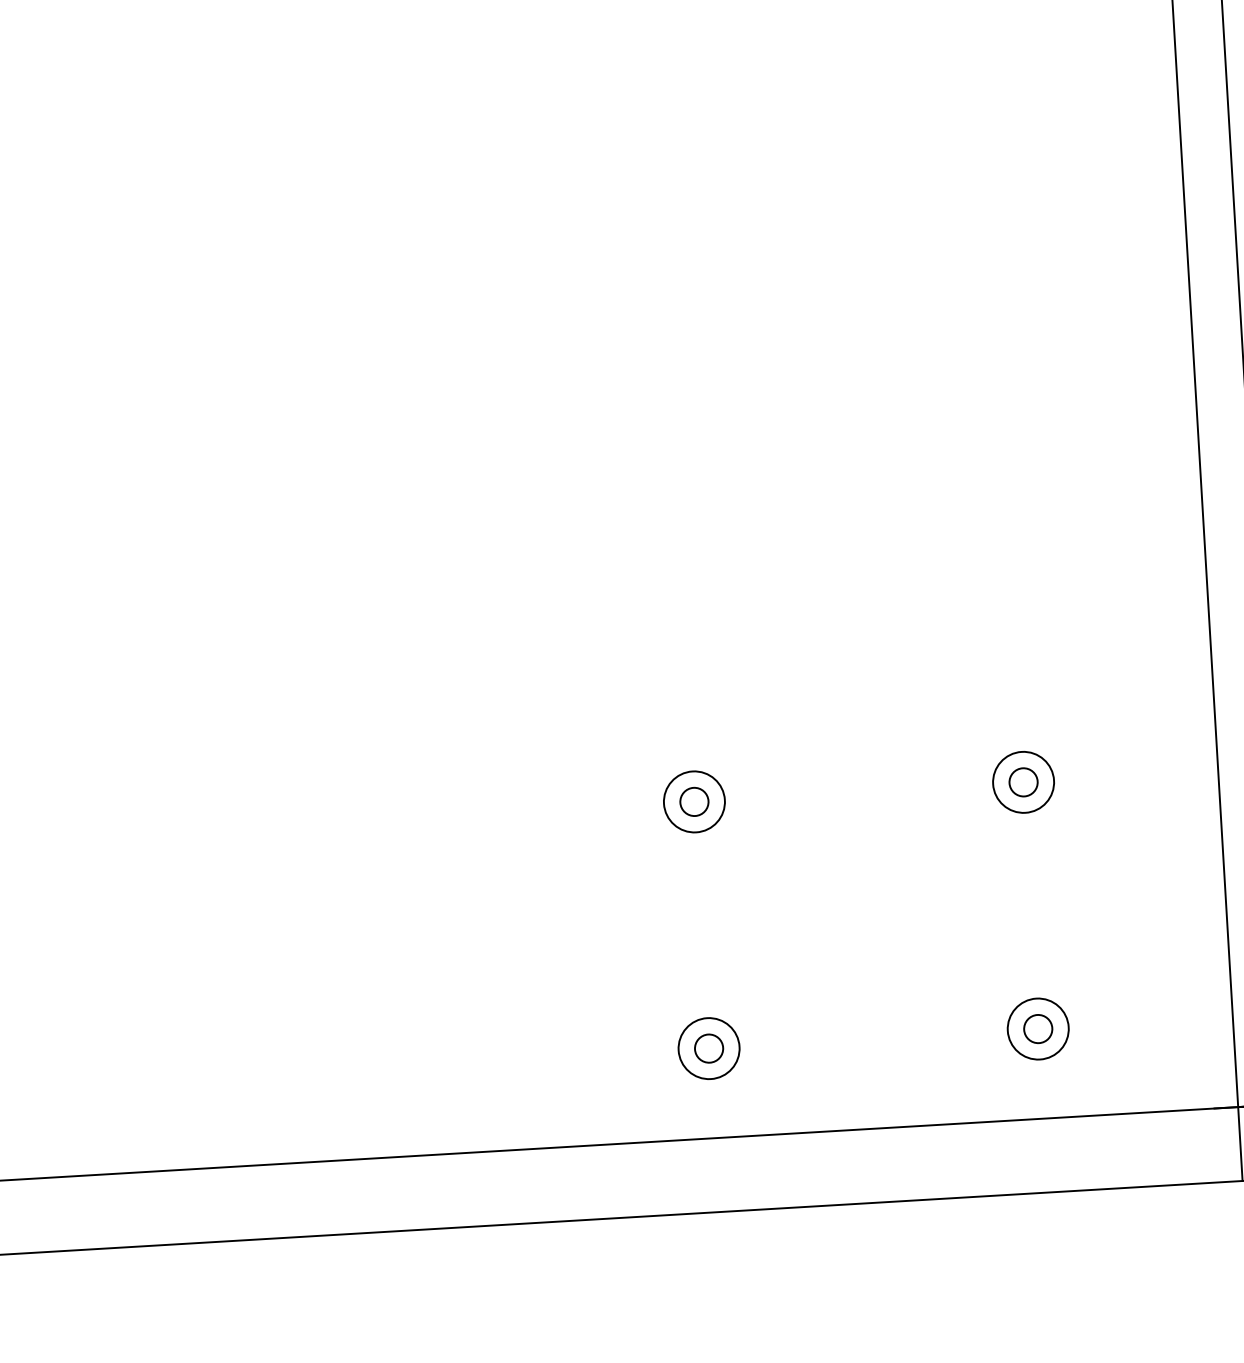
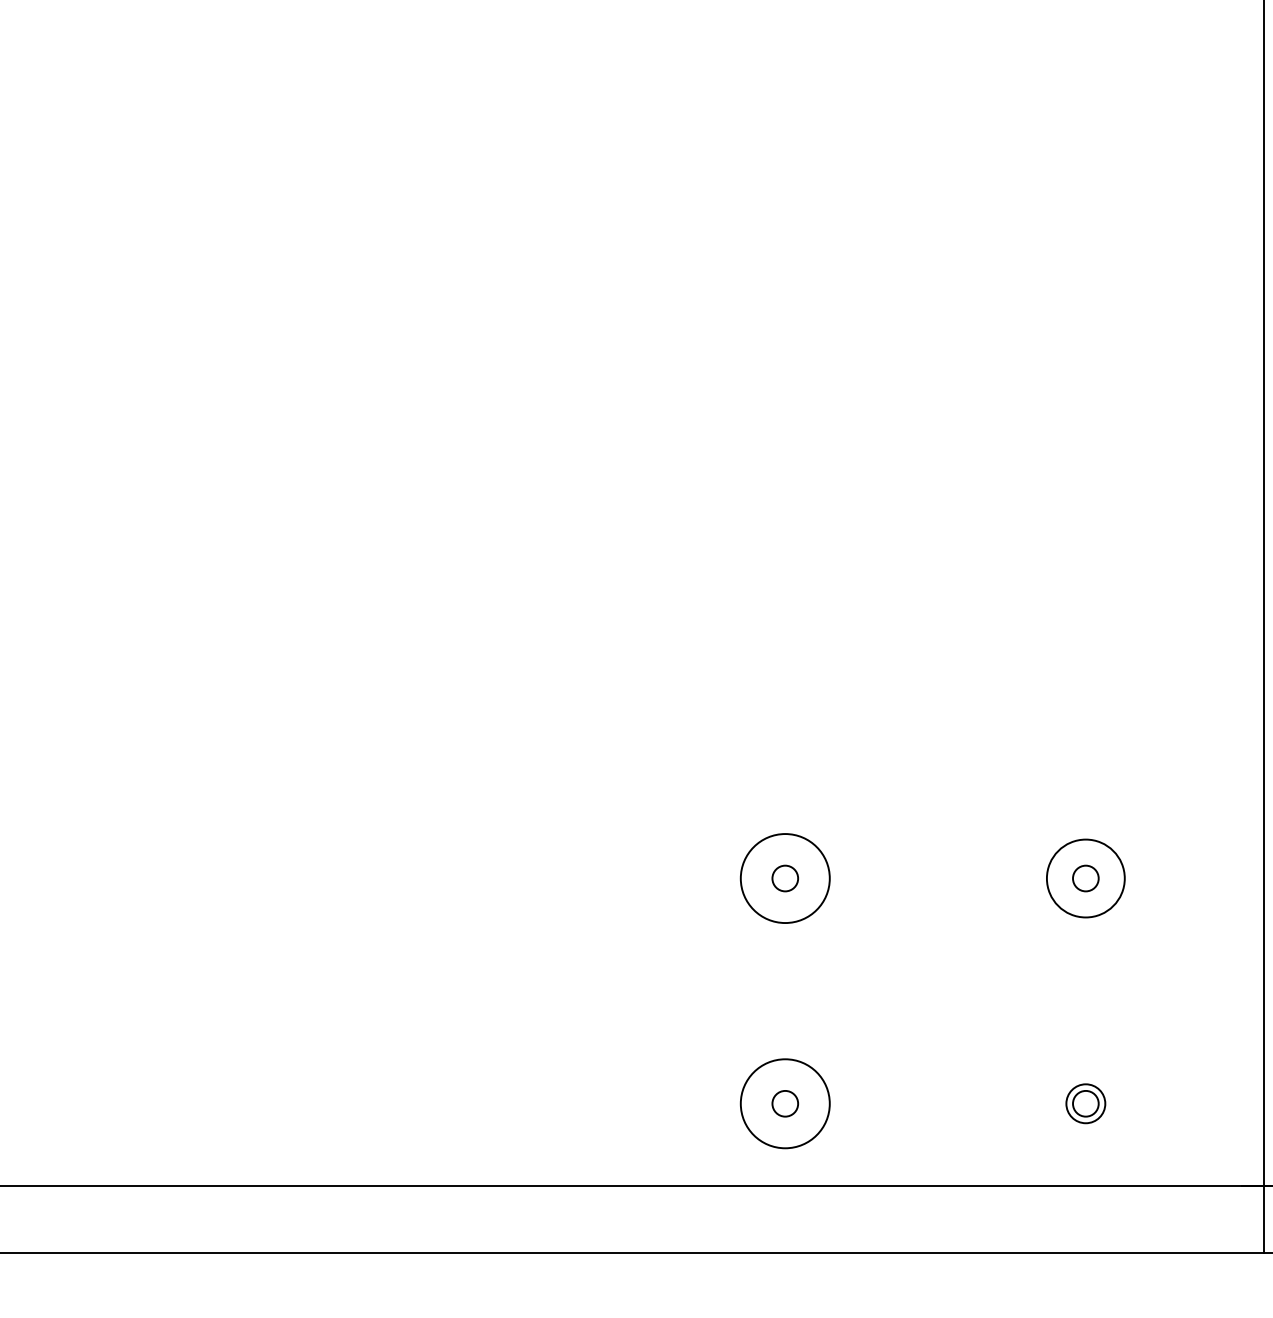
circle: (1023, 782) -> (1085, 878), size x1.4
circle: (694, 801) -> (785, 878), size x1.6
circle: (1037, 1028) -> (1085, 1103), size x0.7
circle: (709, 1048) -> (785, 1103), size x1.6

